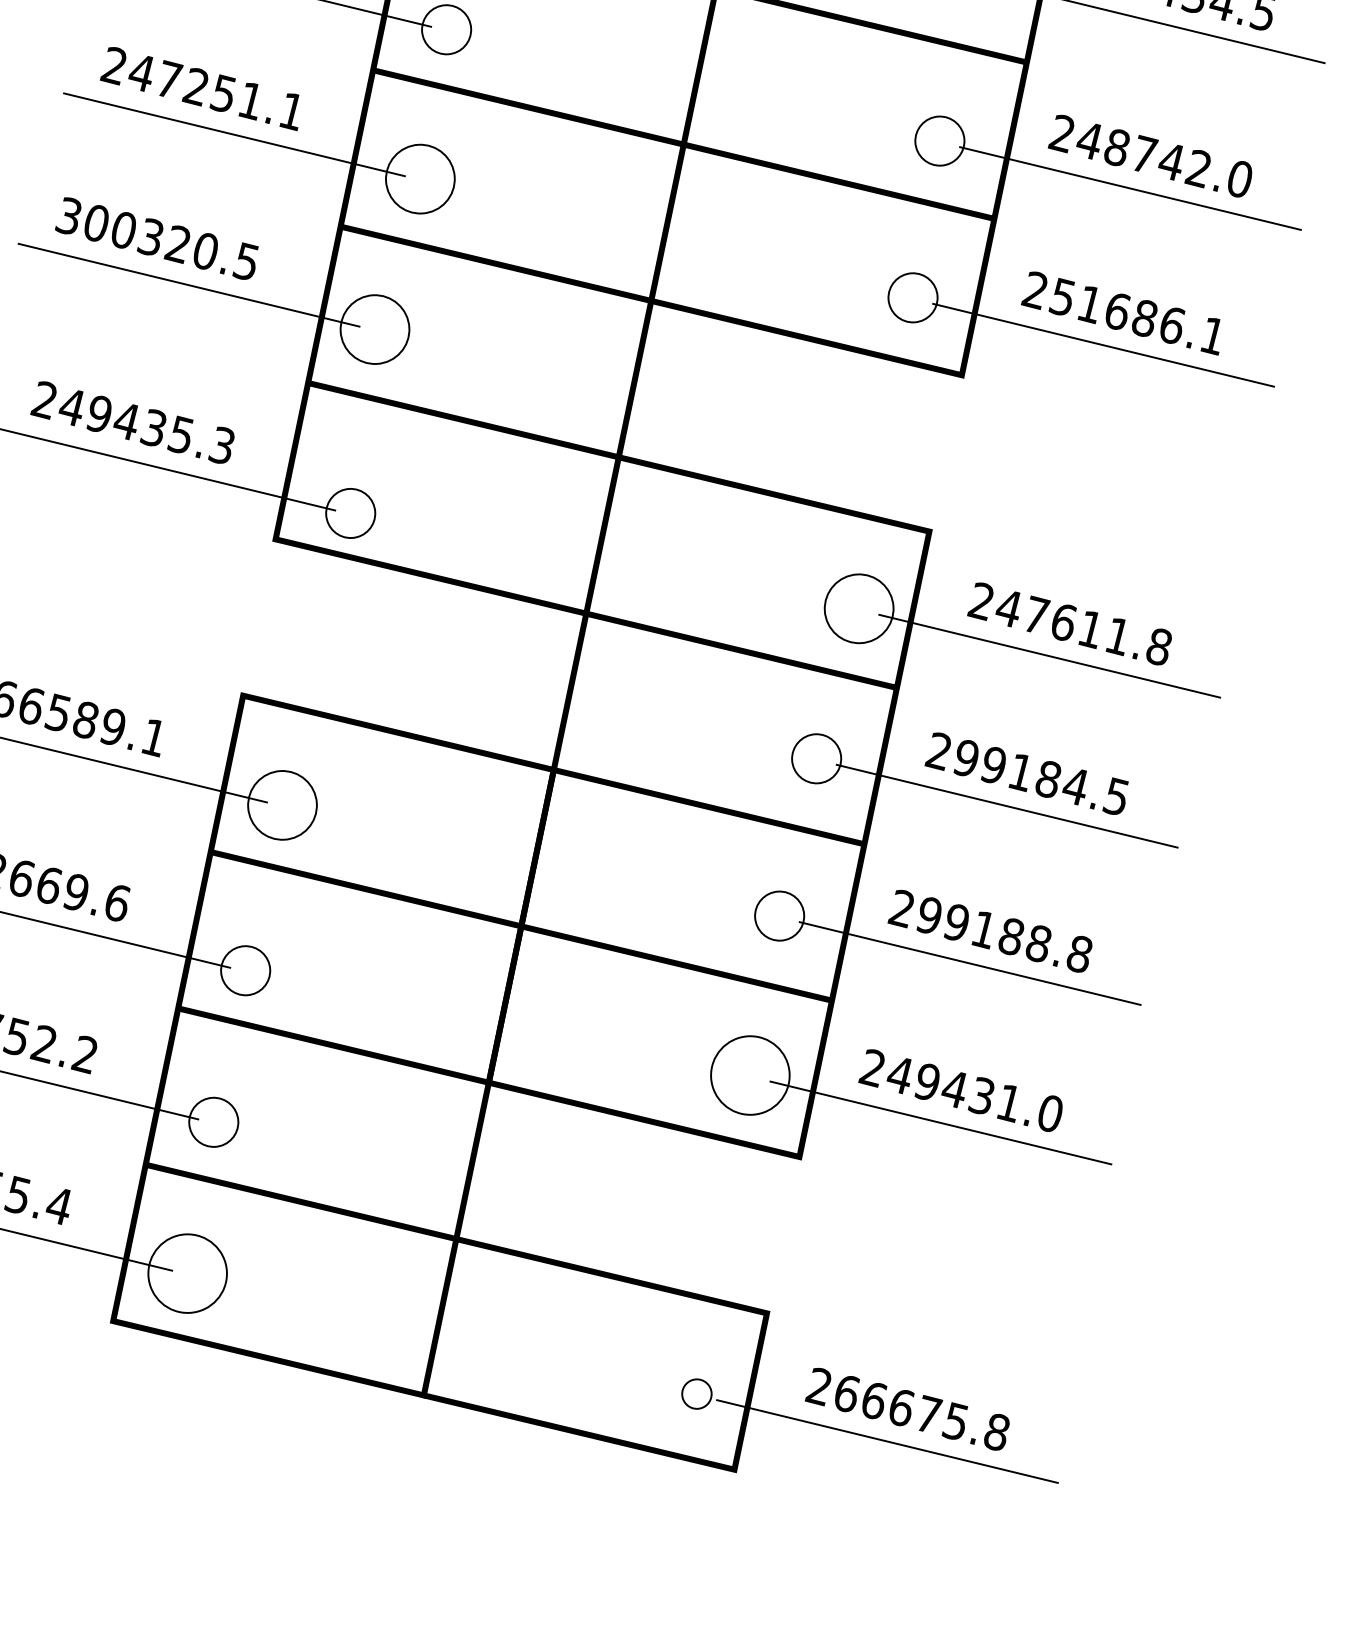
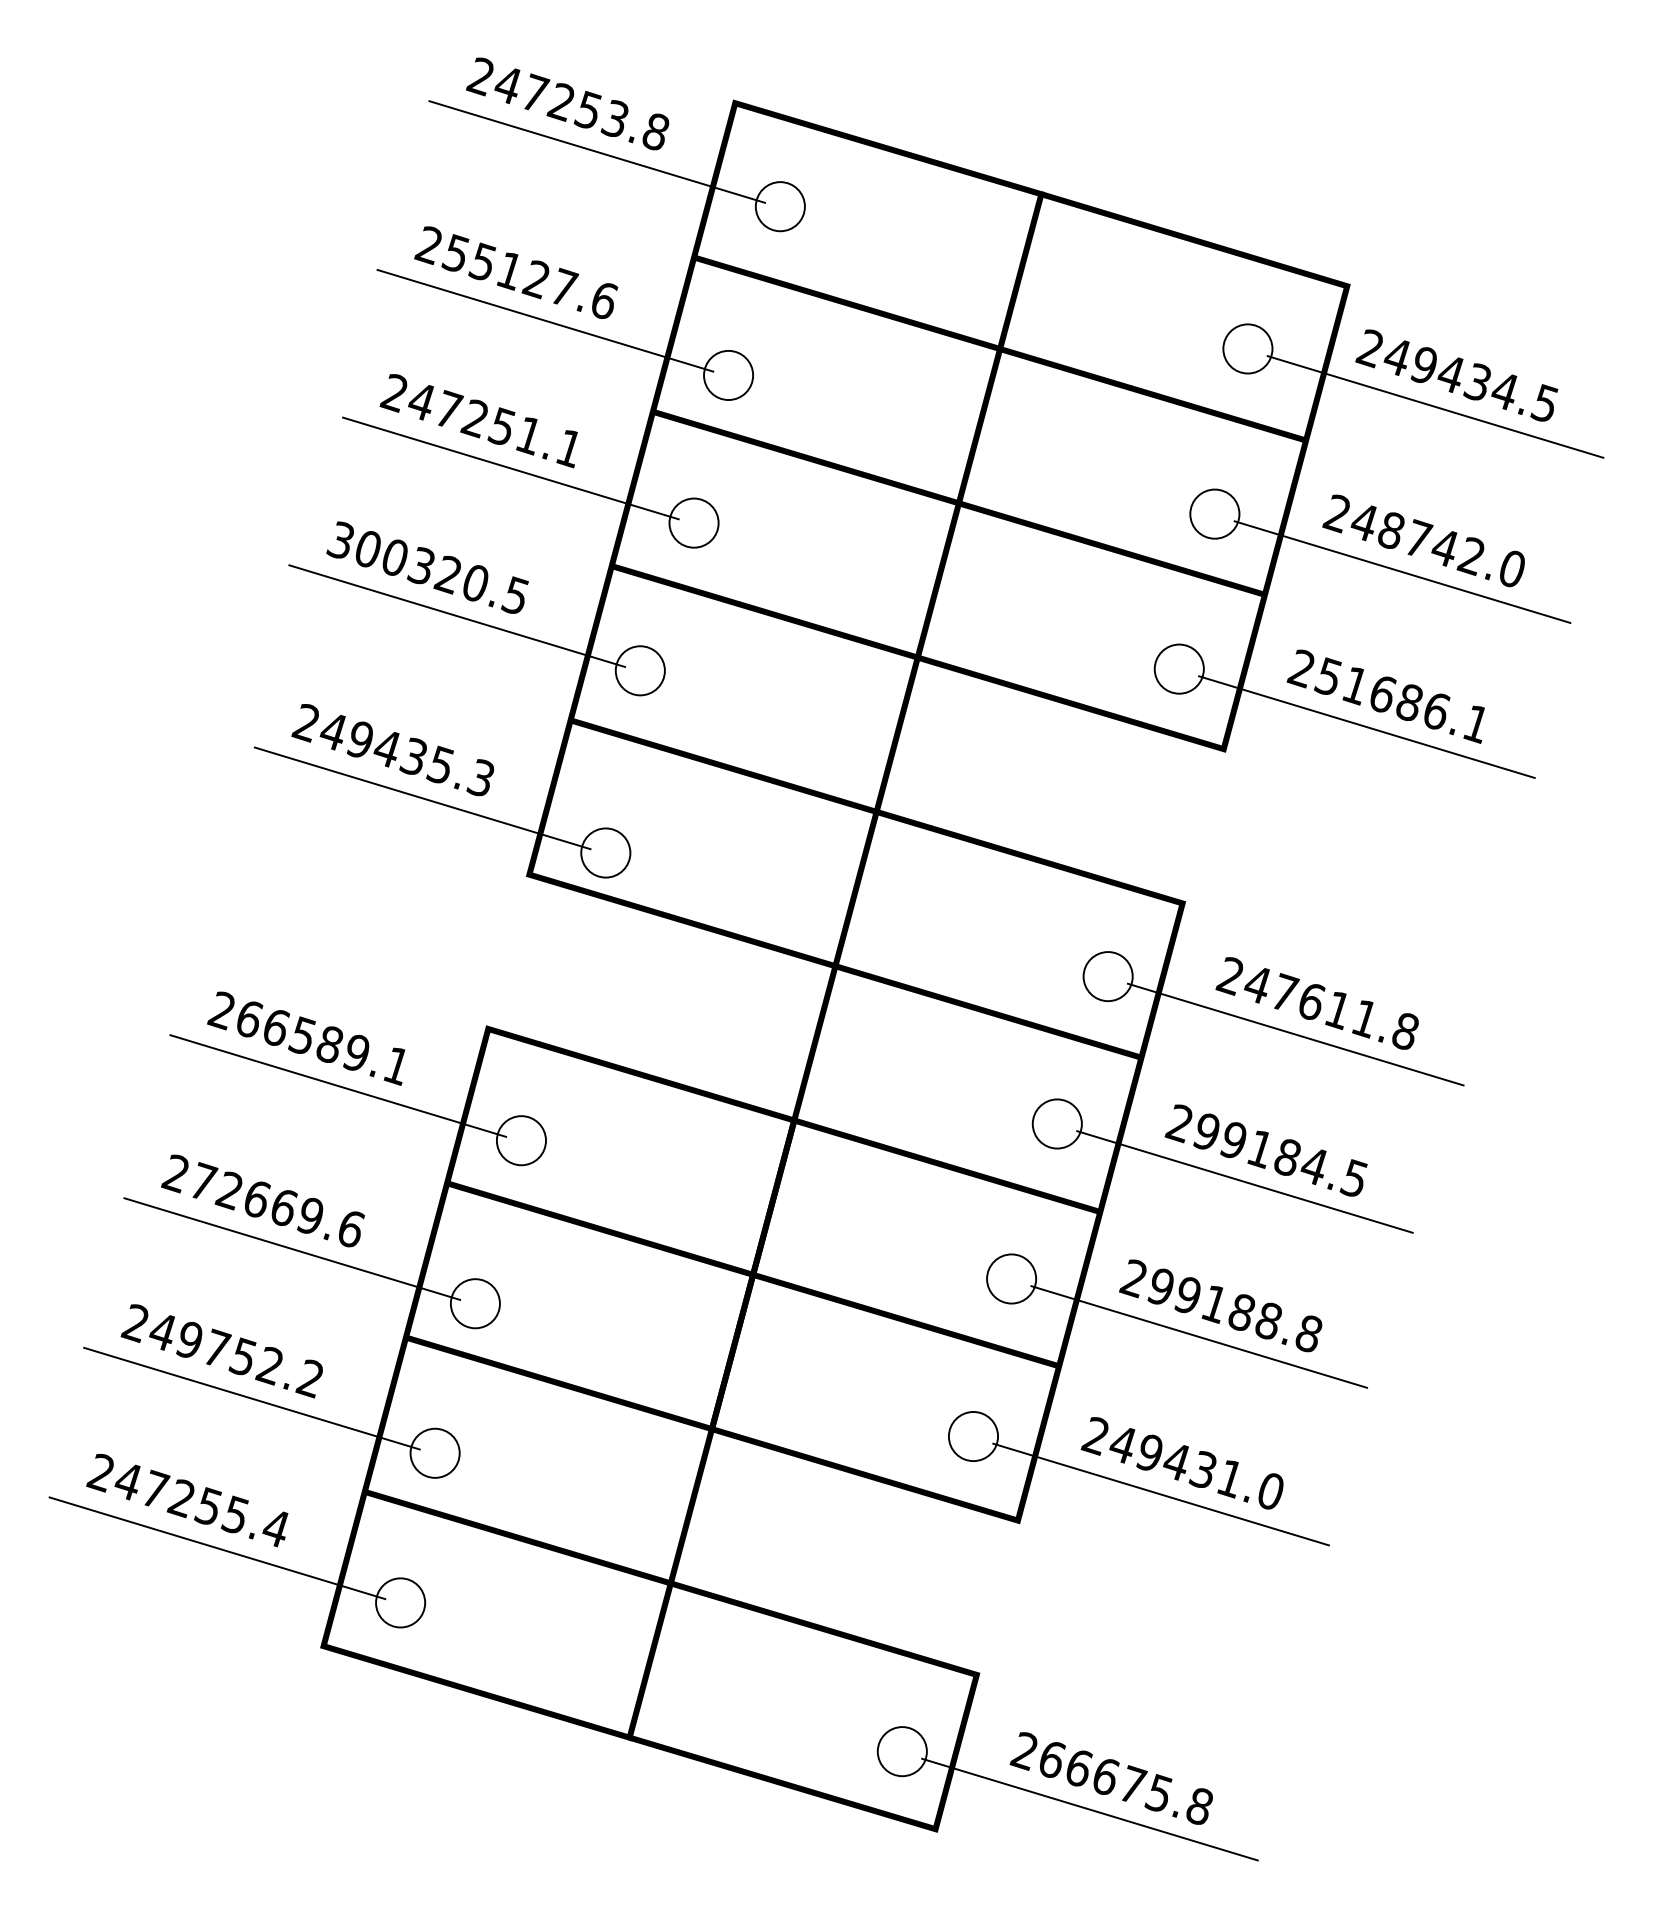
circle: (419, 178) -> (693, 522), size x0.71
circle: (374, 329) -> (639, 670), size x0.71
circle: (858, 608) -> (1107, 976), size x0.71
circle: (282, 805) -> (521, 1140), size x0.71
circle: (750, 1075) -> (973, 1436), size x0.62
circle: (187, 1273) -> (400, 1602), size x0.62
circle: (696, 1394) -> (901, 1751), size x1.67

